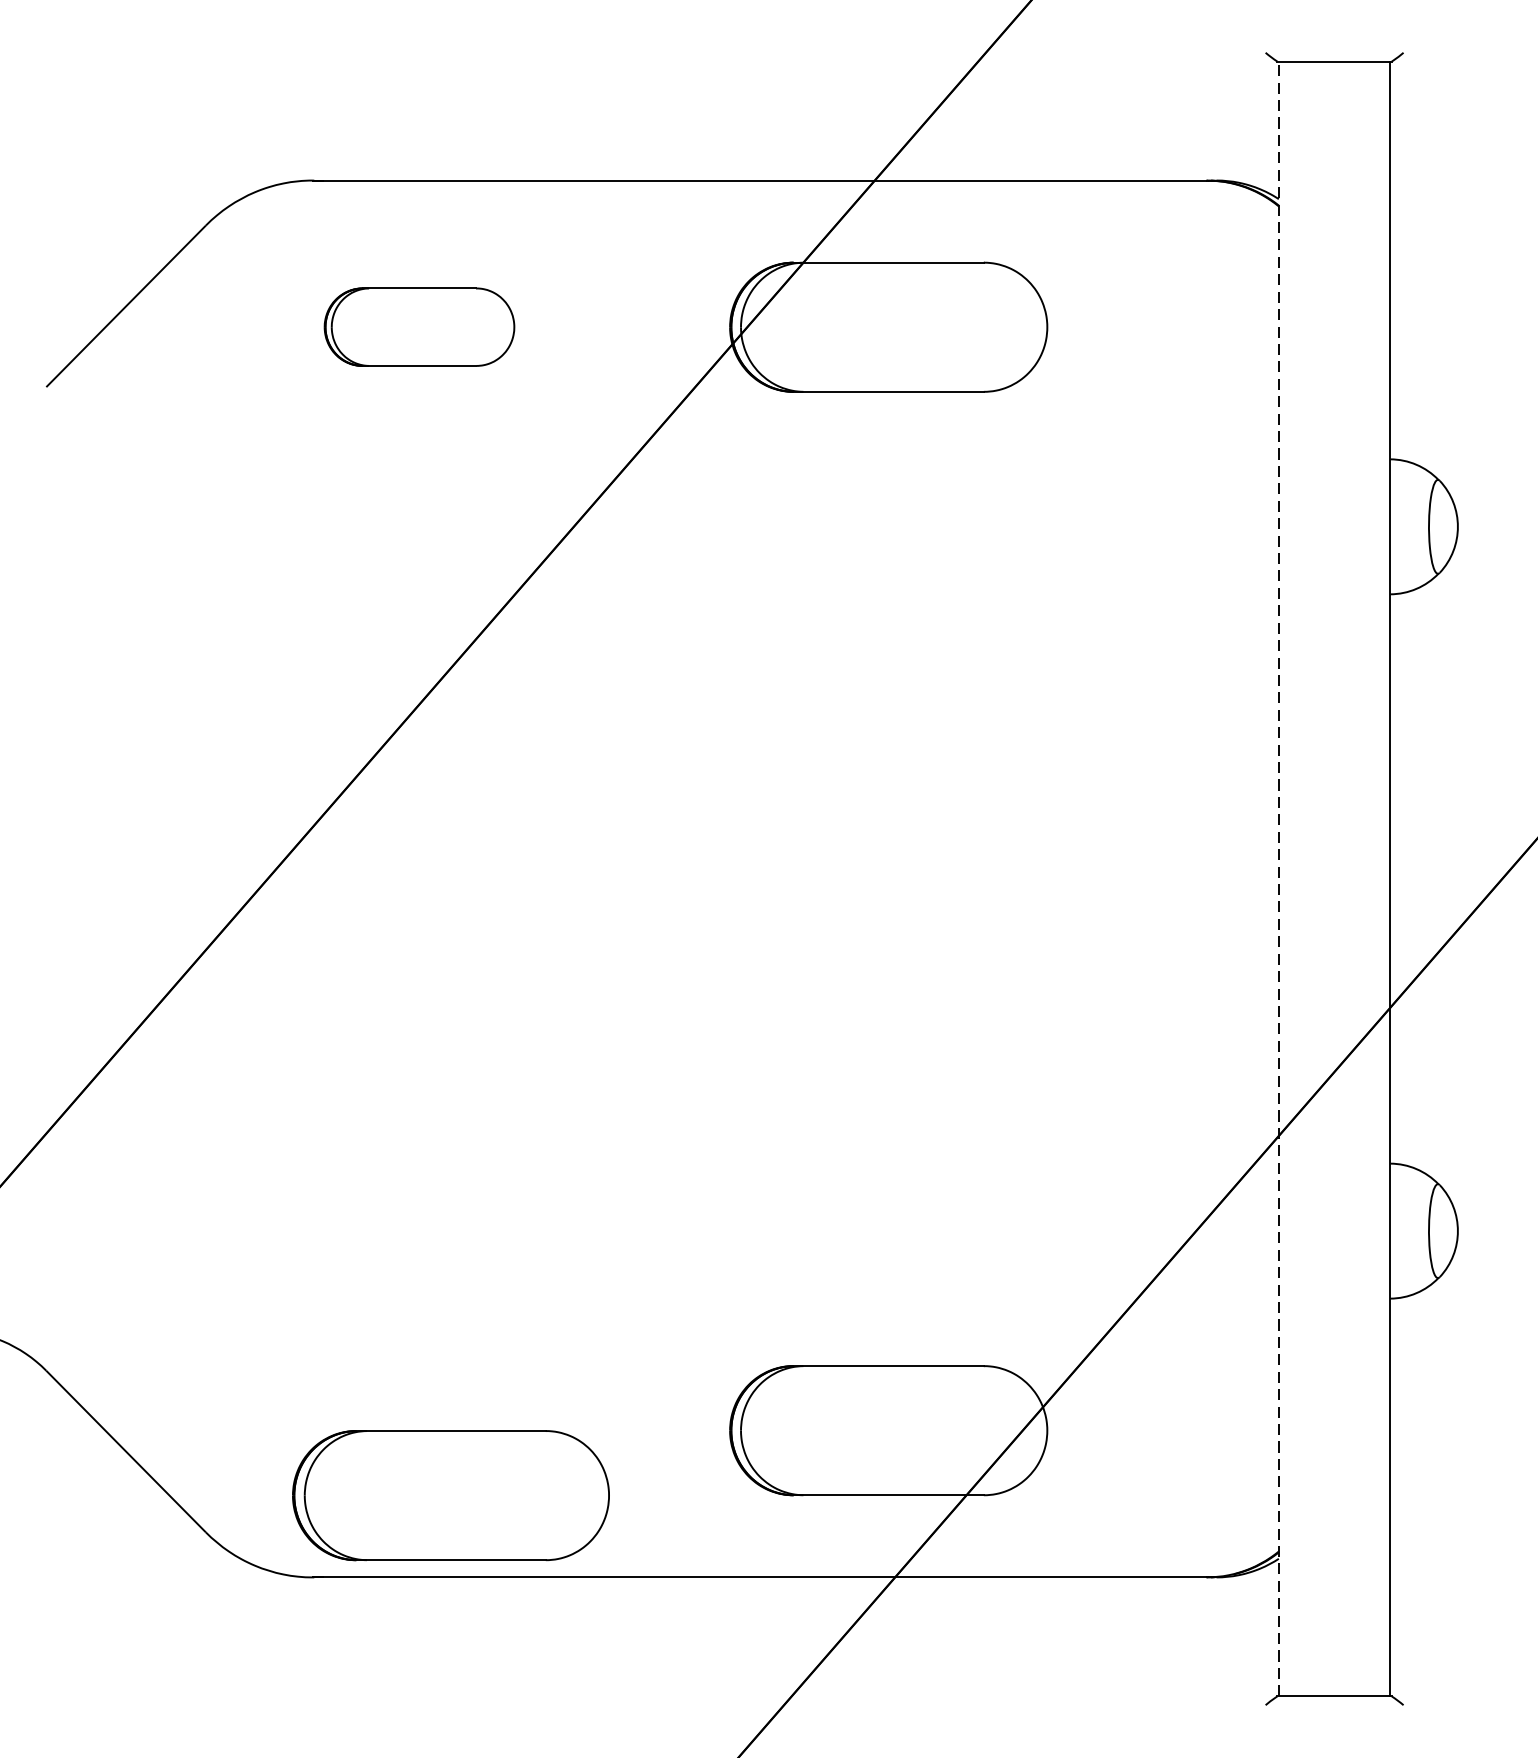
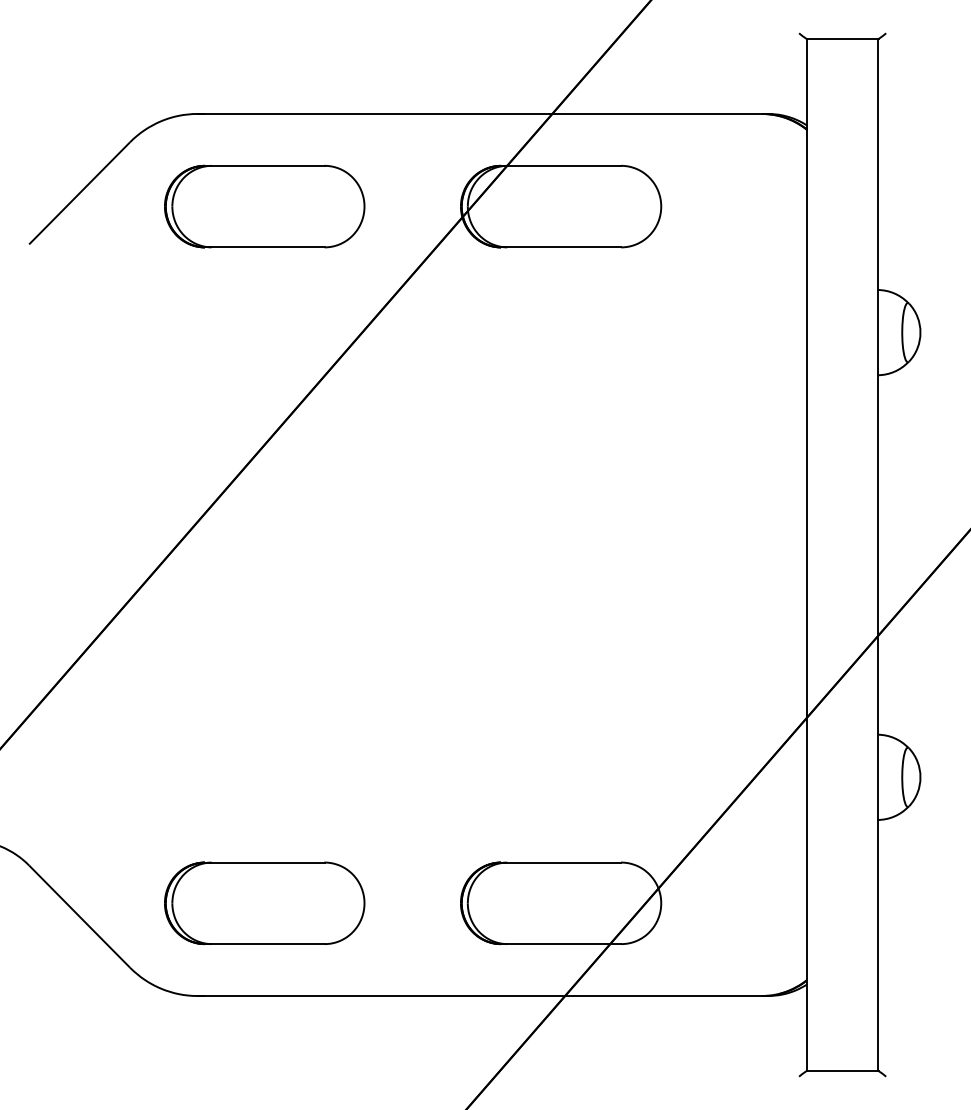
part: (419, 327) -> (264, 206), size x1.67
line: (1278, 878) -> (807, 554), dashed -> solid
part: (450, 1495) -> (264, 903), moved

